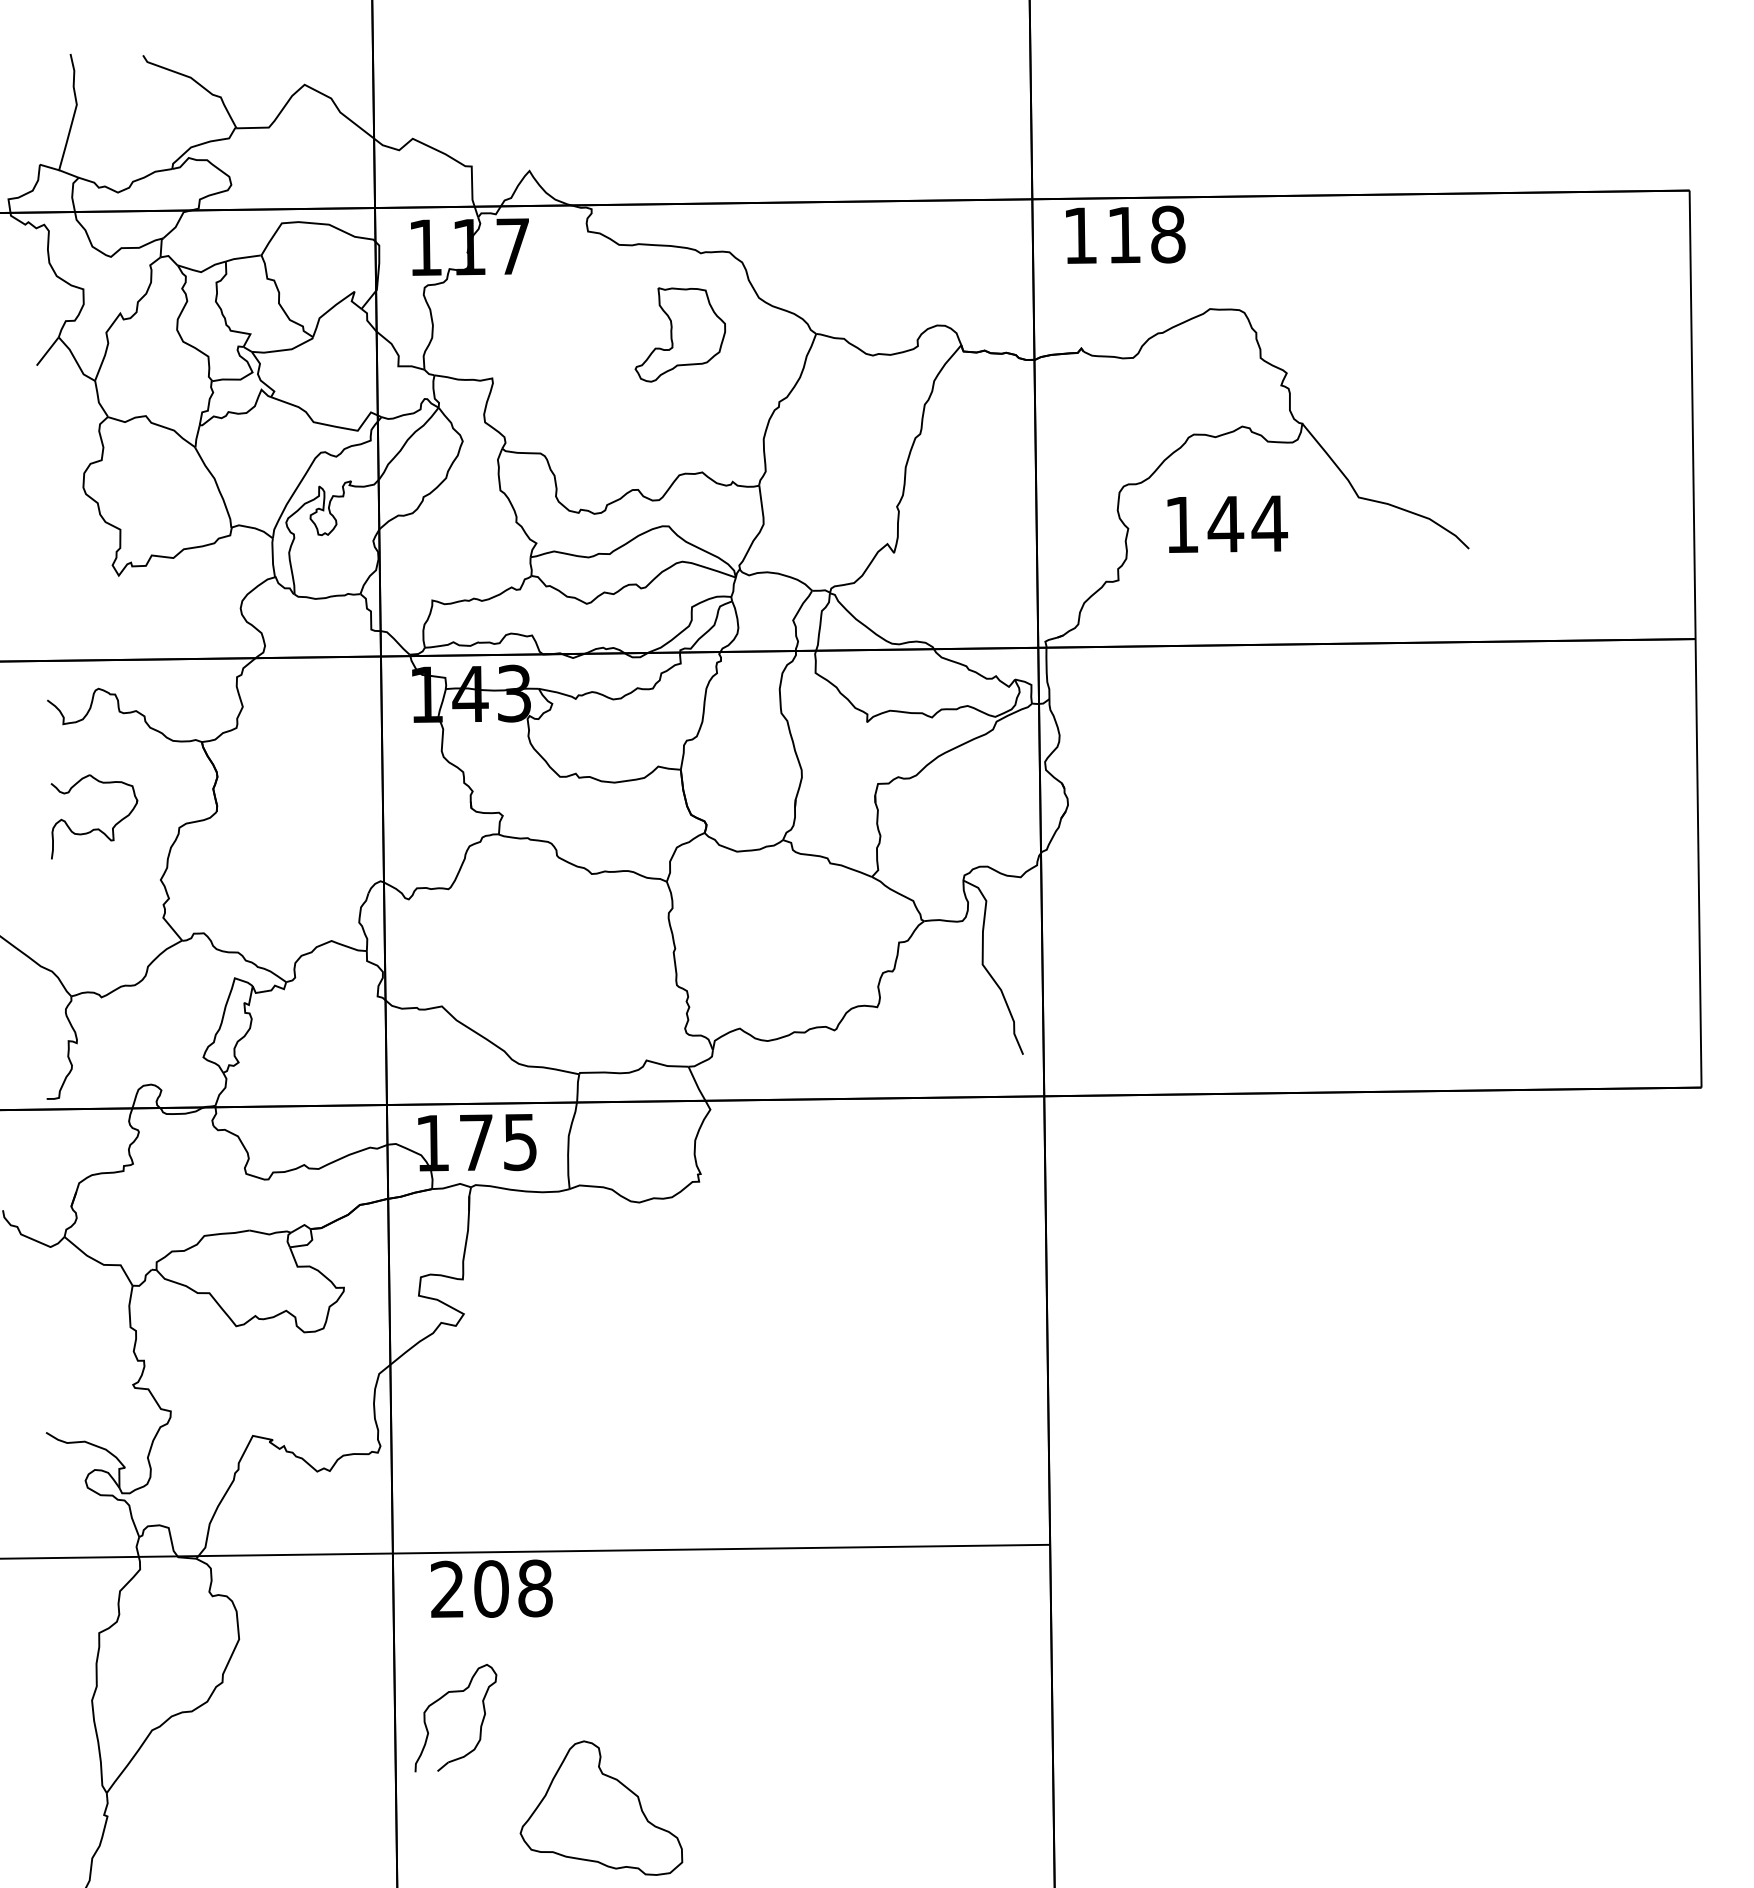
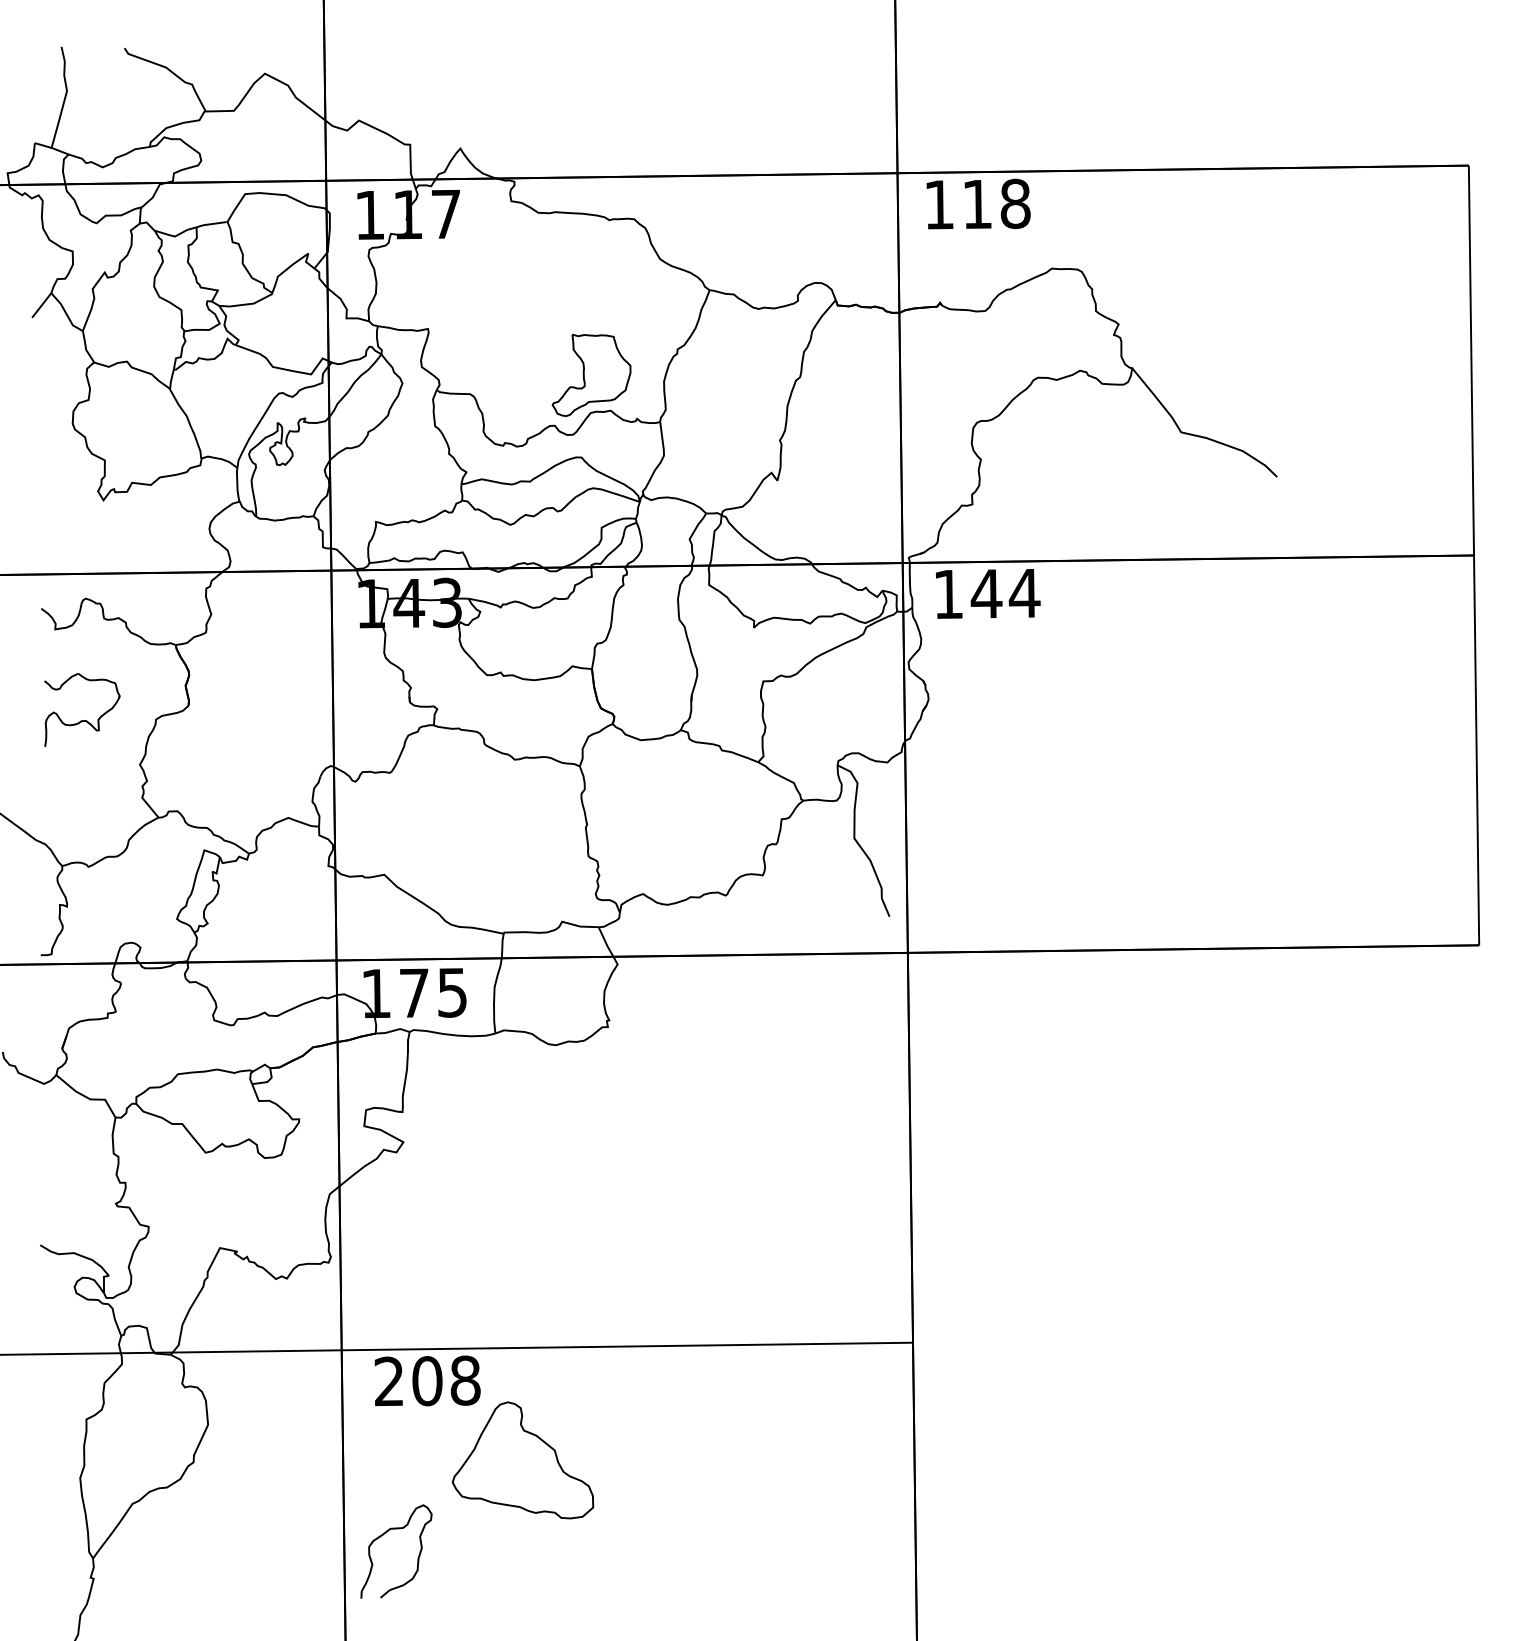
part: (680, 334) -> (591, 375), moved
text: (1227, 523) -> (988, 593), moved
part: (442, 1698) -> (384, 1534), moved
part: (601, 1807) -> (523, 1459), moved

